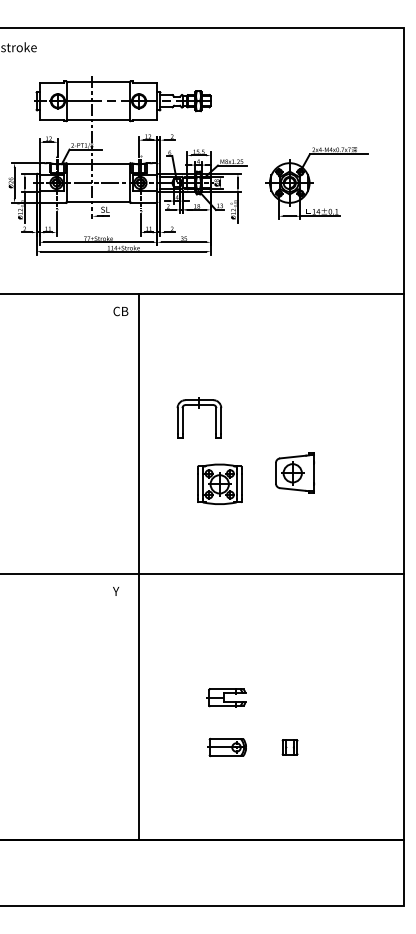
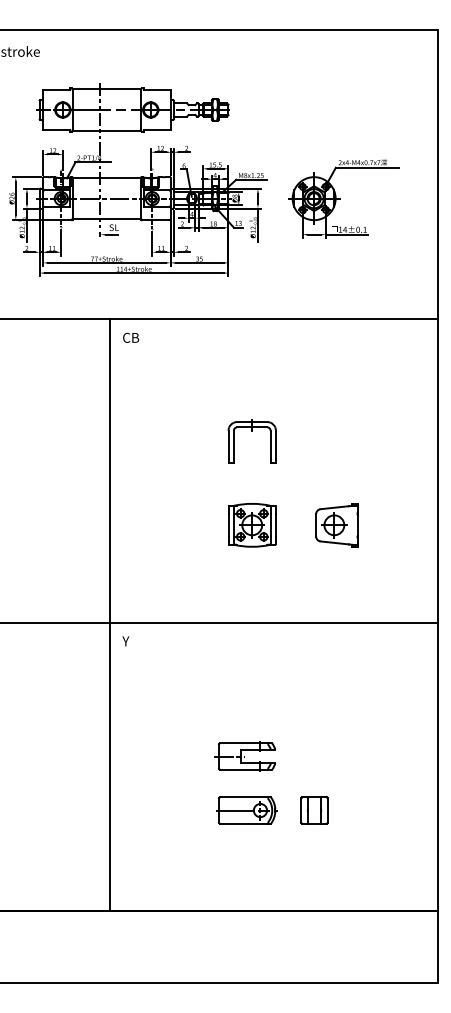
part: (198, 408) -> (251, 431), moved
part: (294, 473) -> (336, 525), moved
part: (219, 484) -> (252, 525), moved
line: (139, 567) -> (110, 615), moved
part: (225, 697) -> (244, 756), size x1.43
part: (227, 747) -> (246, 810), size x1.43
part: (290, 747) -> (314, 810), size x1.67

